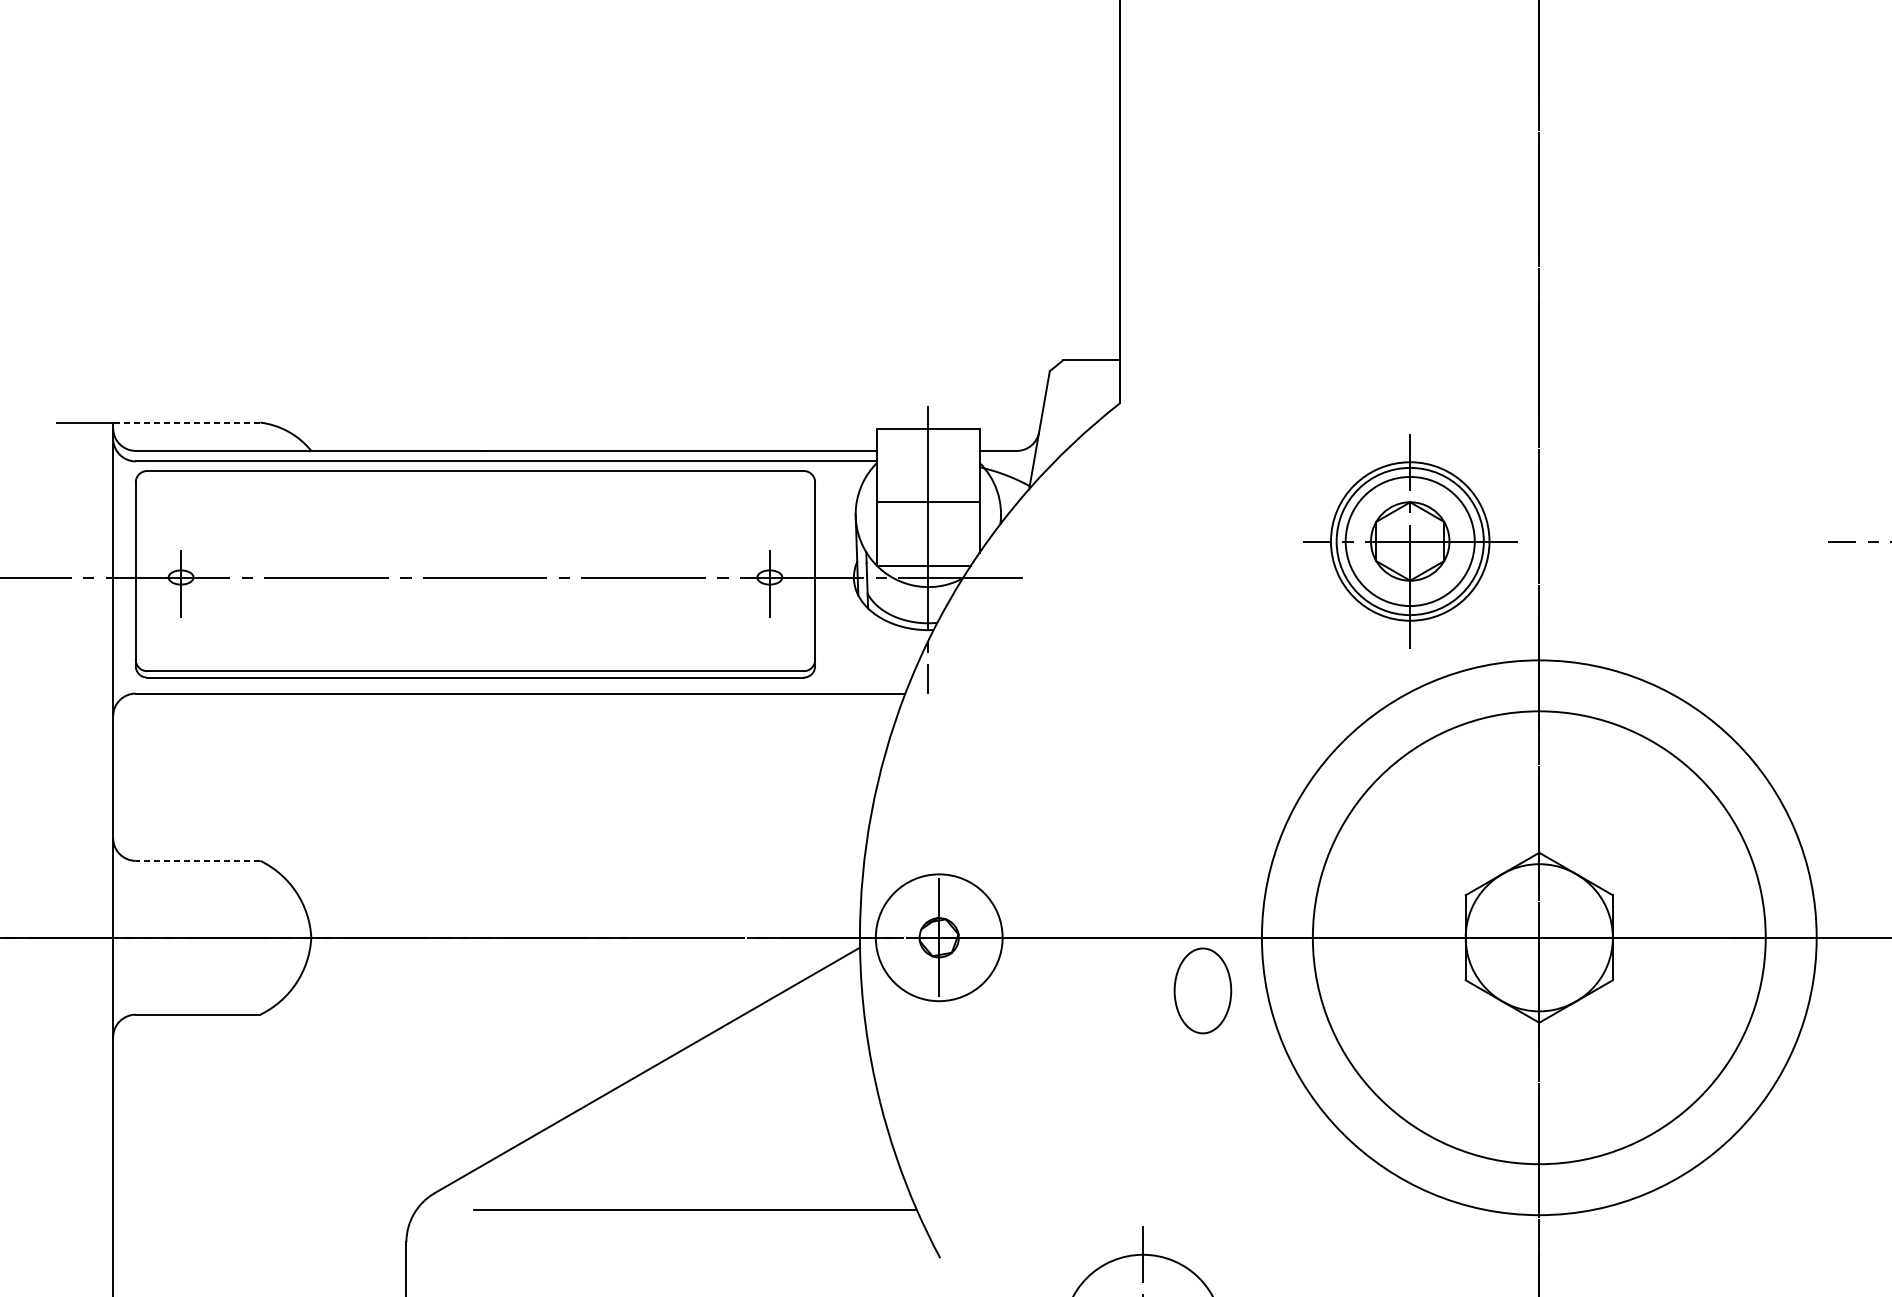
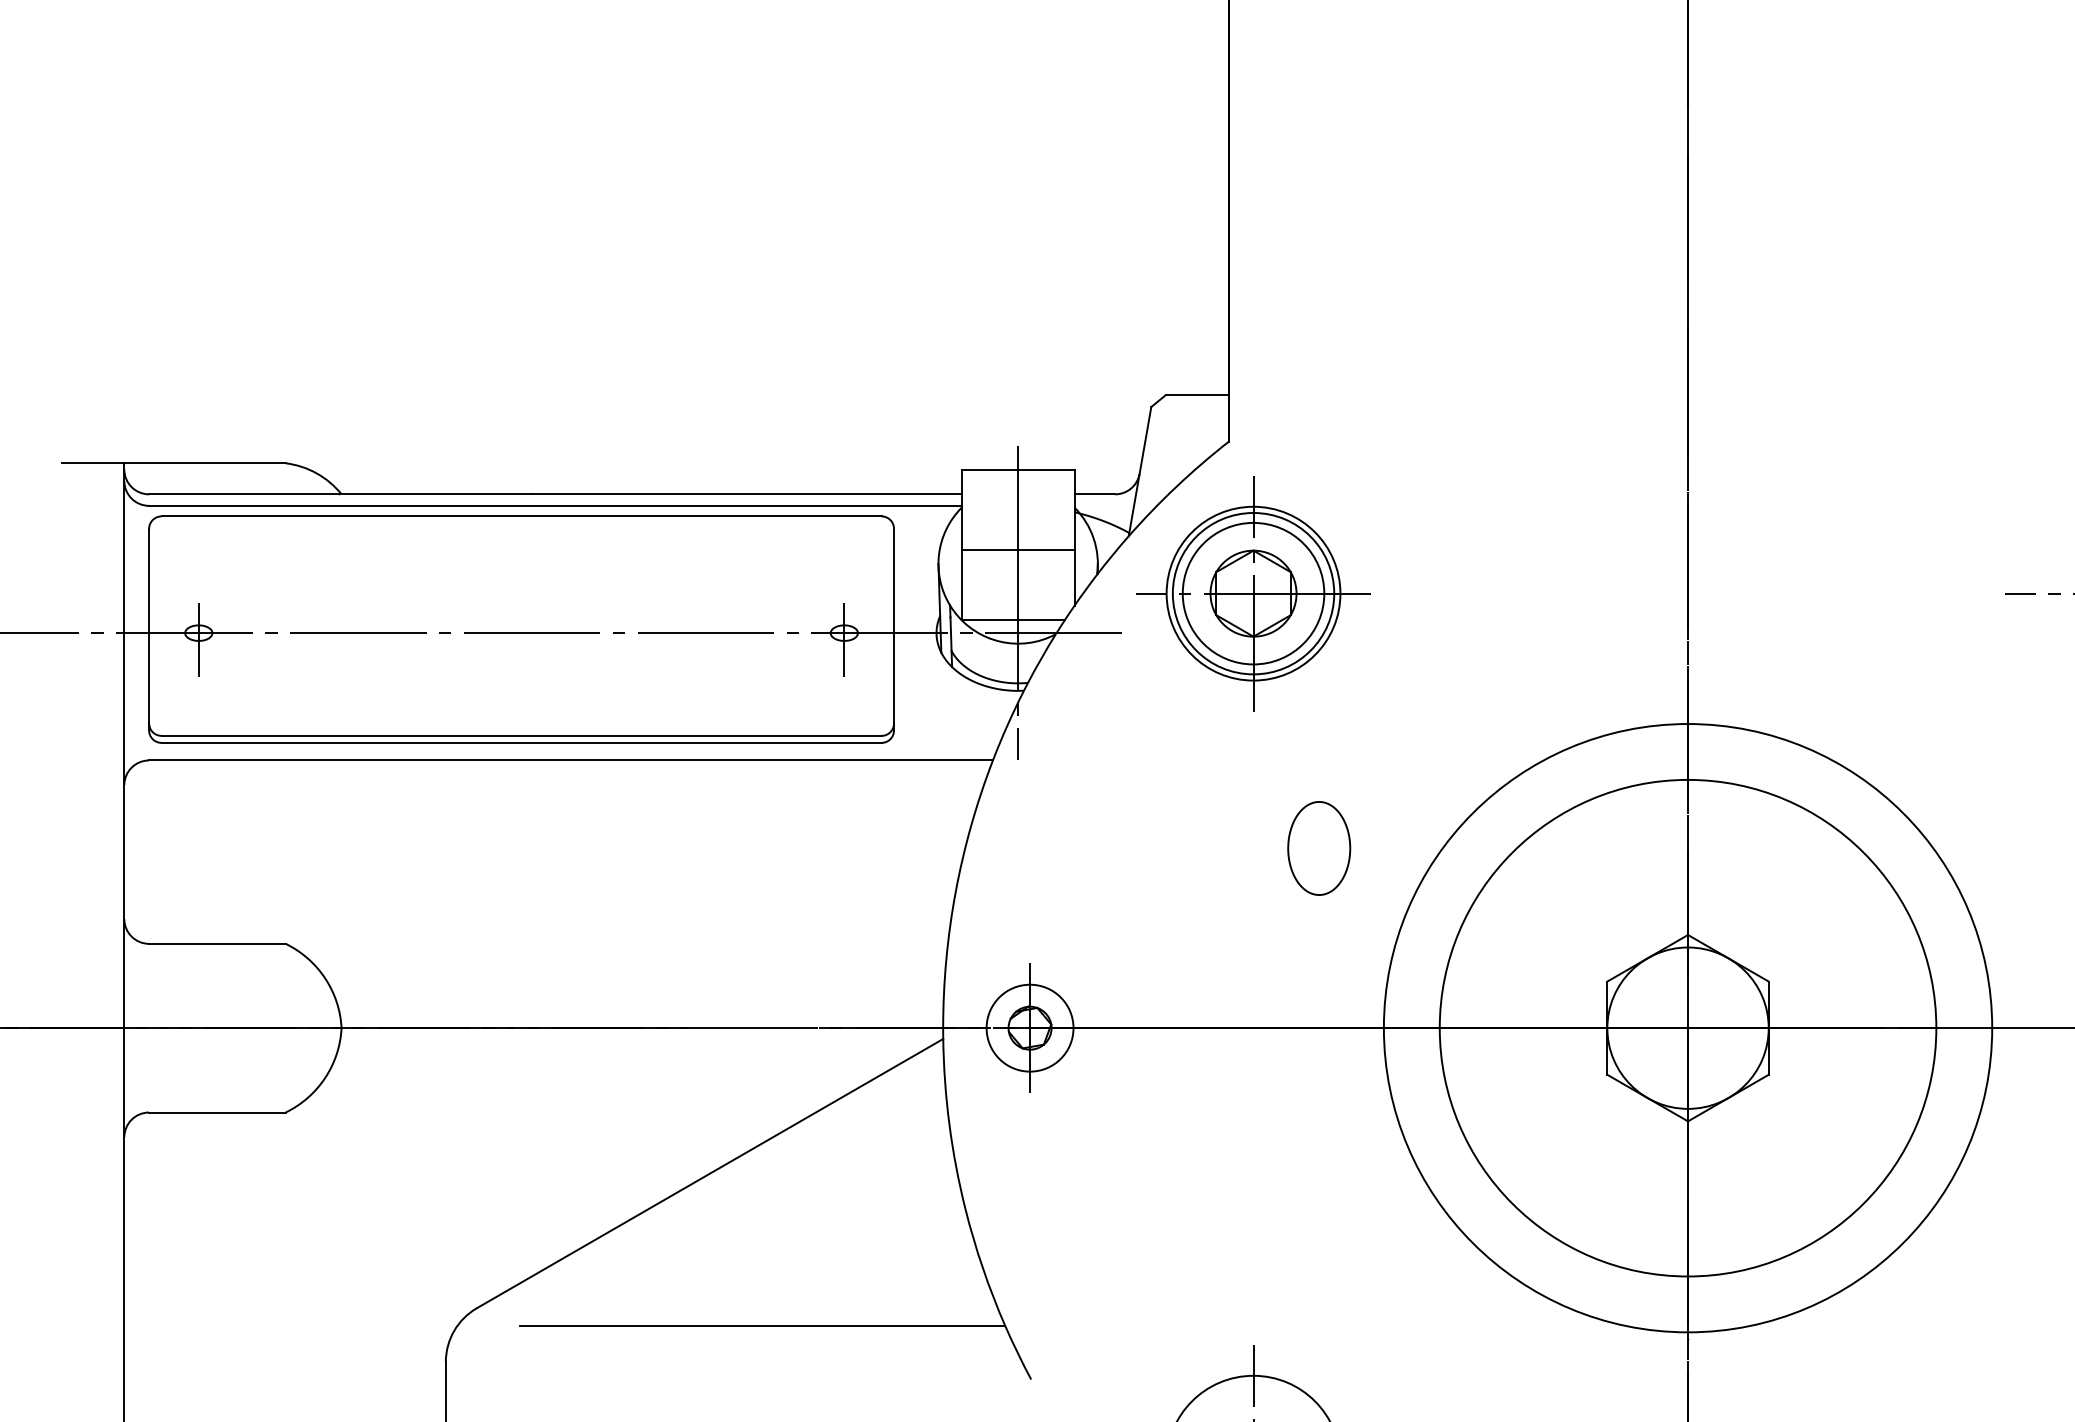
line: (187, 422) -> (205, 463), dashed -> solid
part: (1410, 541) -> (1253, 593), moved
line: (197, 860) -> (216, 943), dashed -> solid
circle: (938, 937) -> (1029, 1027), size x0.62
part: (1203, 990) -> (1319, 848), moved

